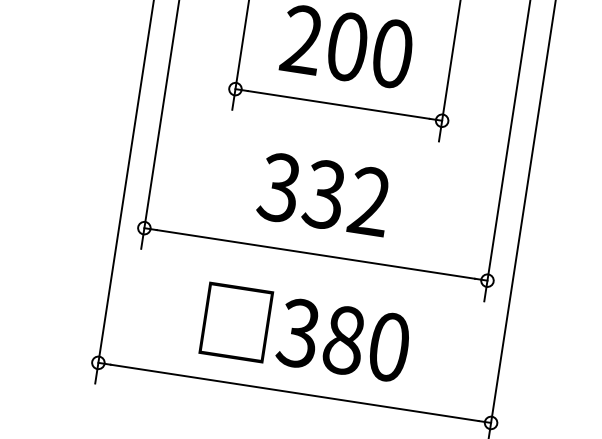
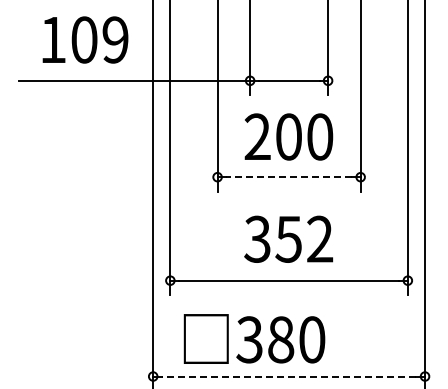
line: (339, 105) -> (289, 177), solid -> dashed
text: (324, 193) -> (288, 238), 332 -> 352
text: (306, 332) -> (254, 338), moved
line: (293, 392) -> (288, 376), solid -> dashed

